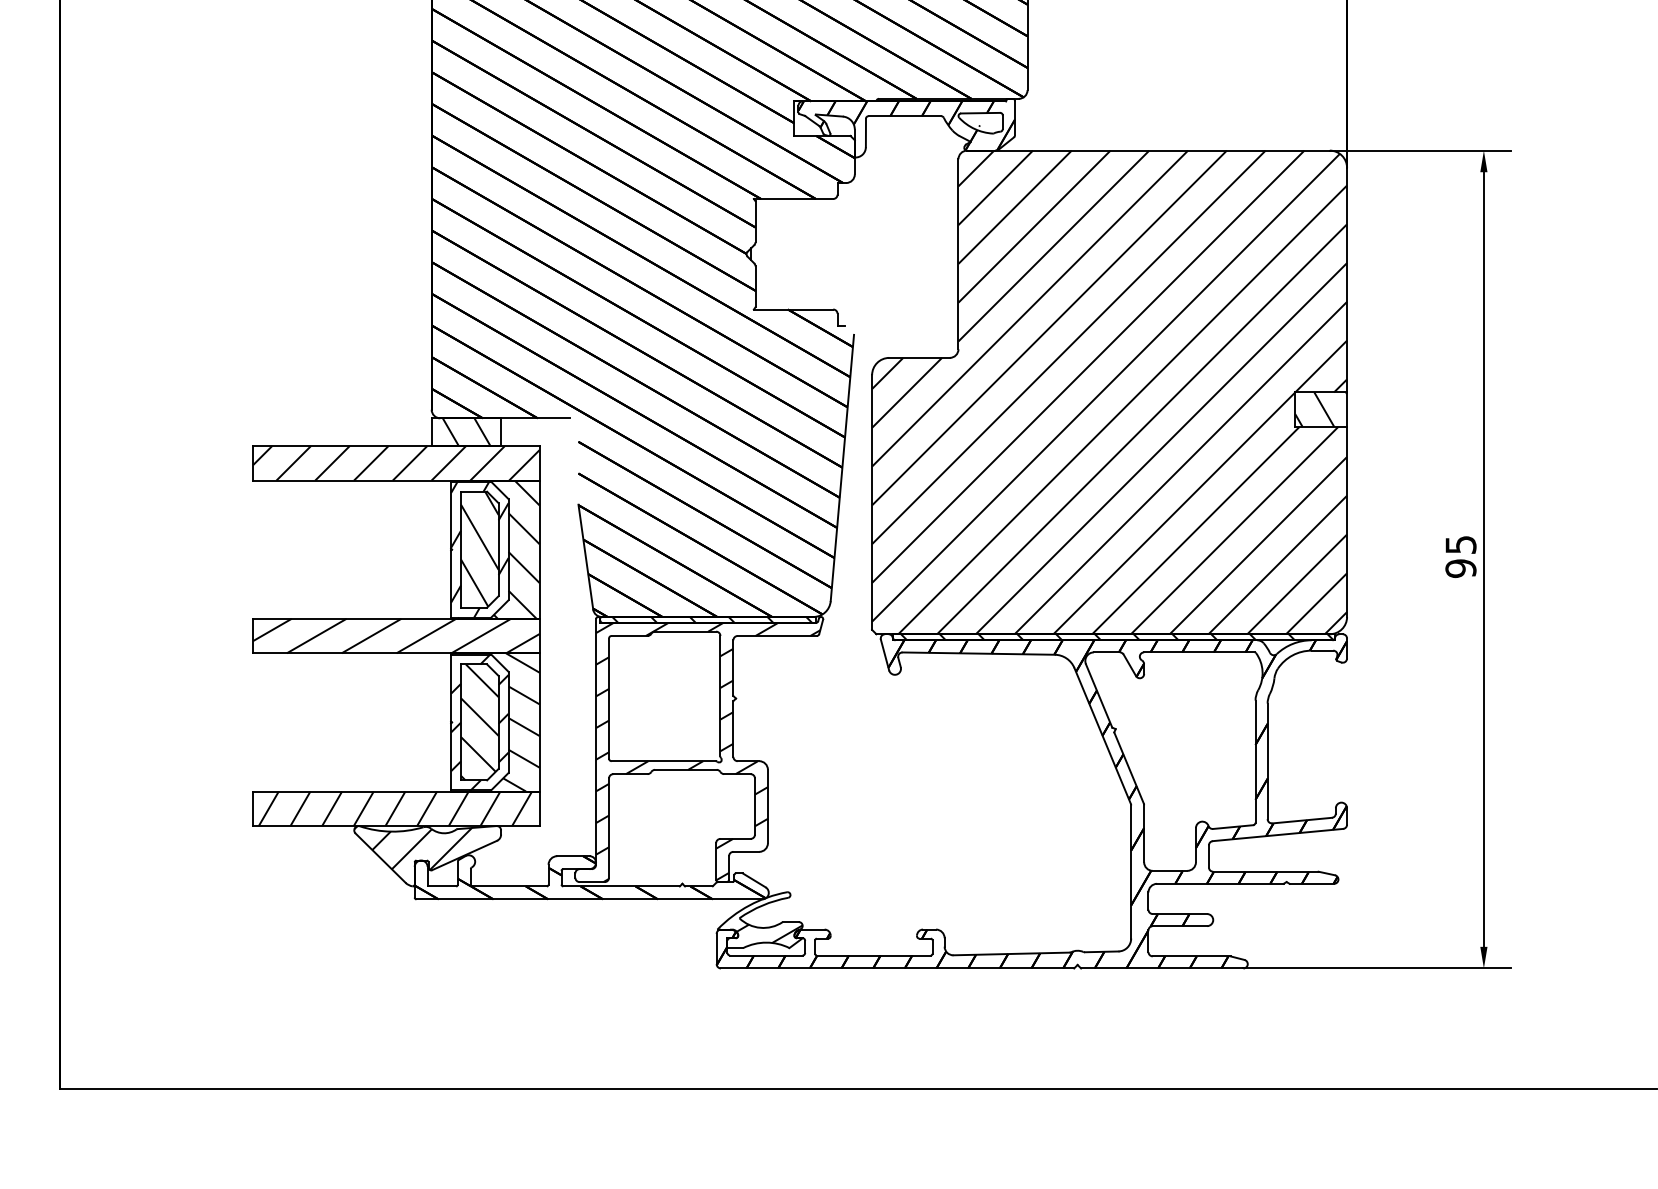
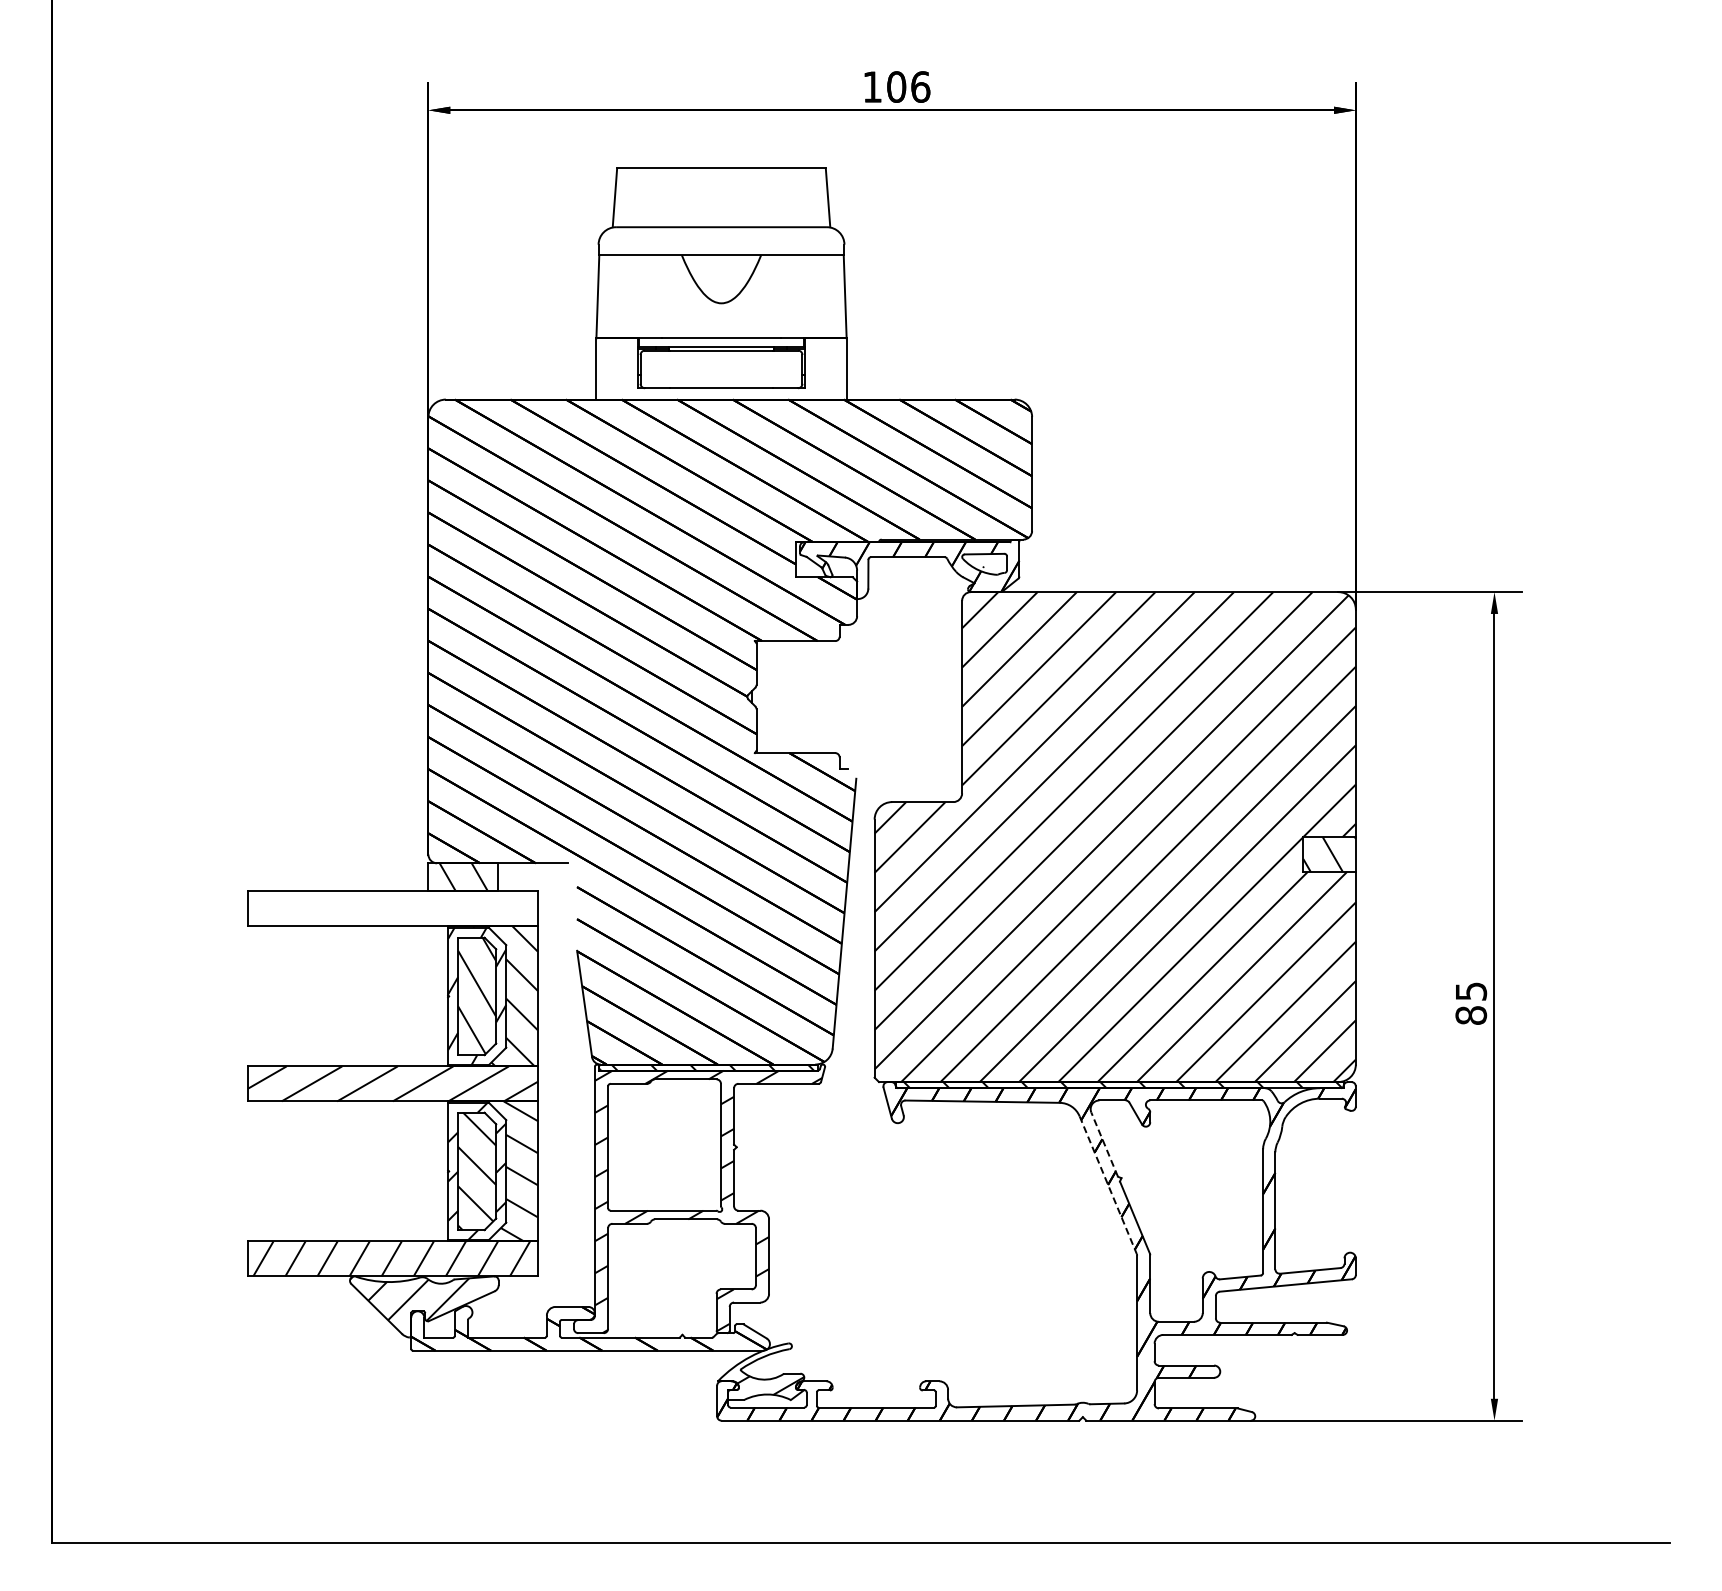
hatch: (396, 462) -> (392, 908), removed
text: (1461, 568) -> (1471, 1015), 95 -> 85
line: (1098, 695) -> (1104, 1144), solid -> dashed
line: (1102, 736) -> (1108, 1185), solid -> dashed

